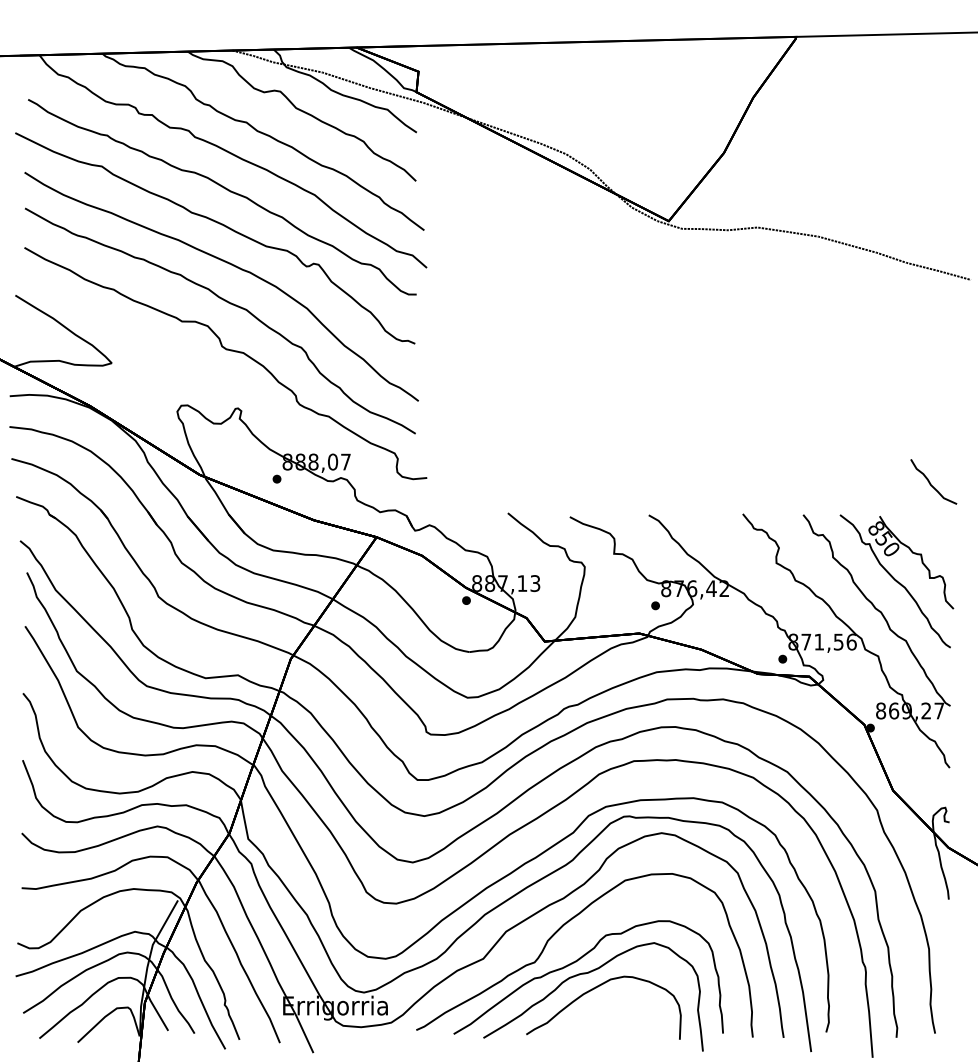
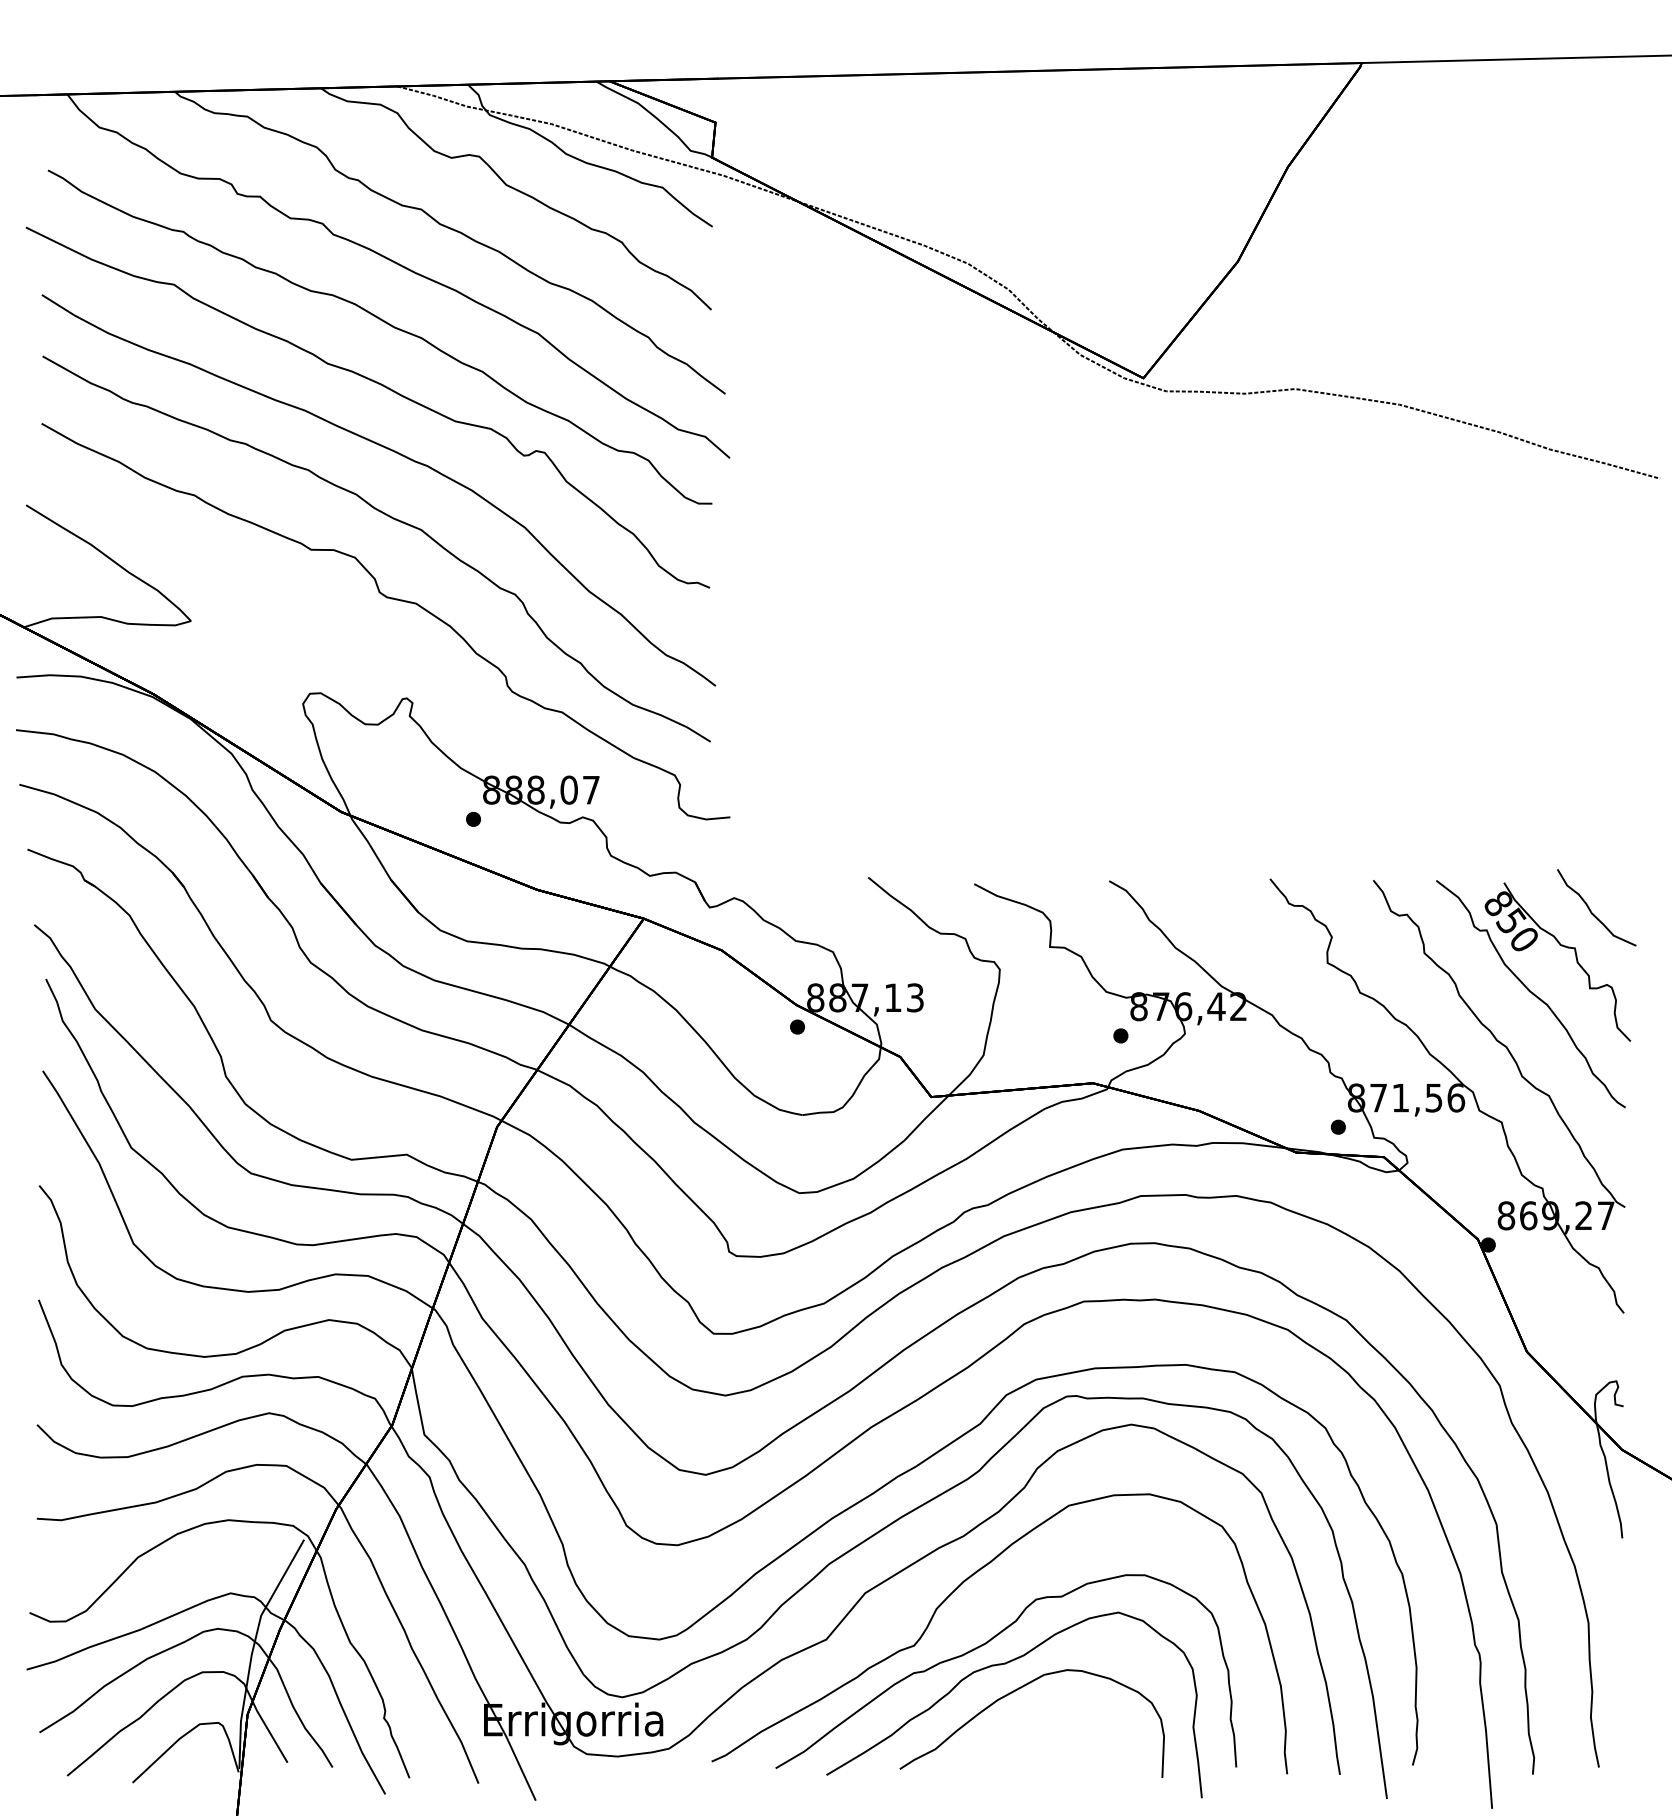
curve: (931, 483) -> (1592, 910), moved

